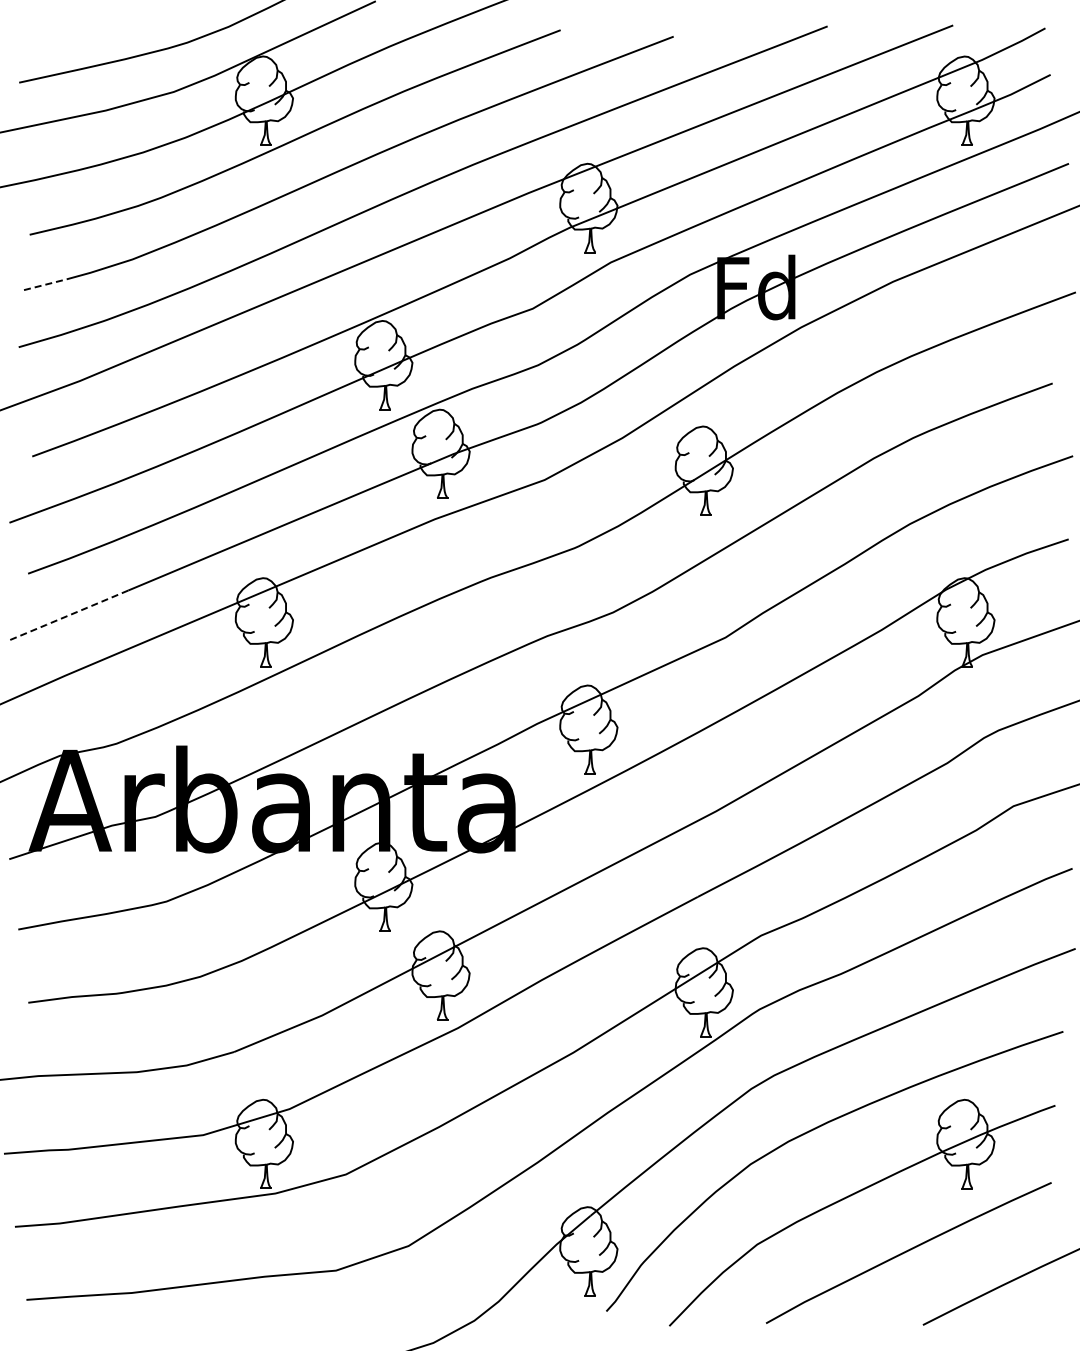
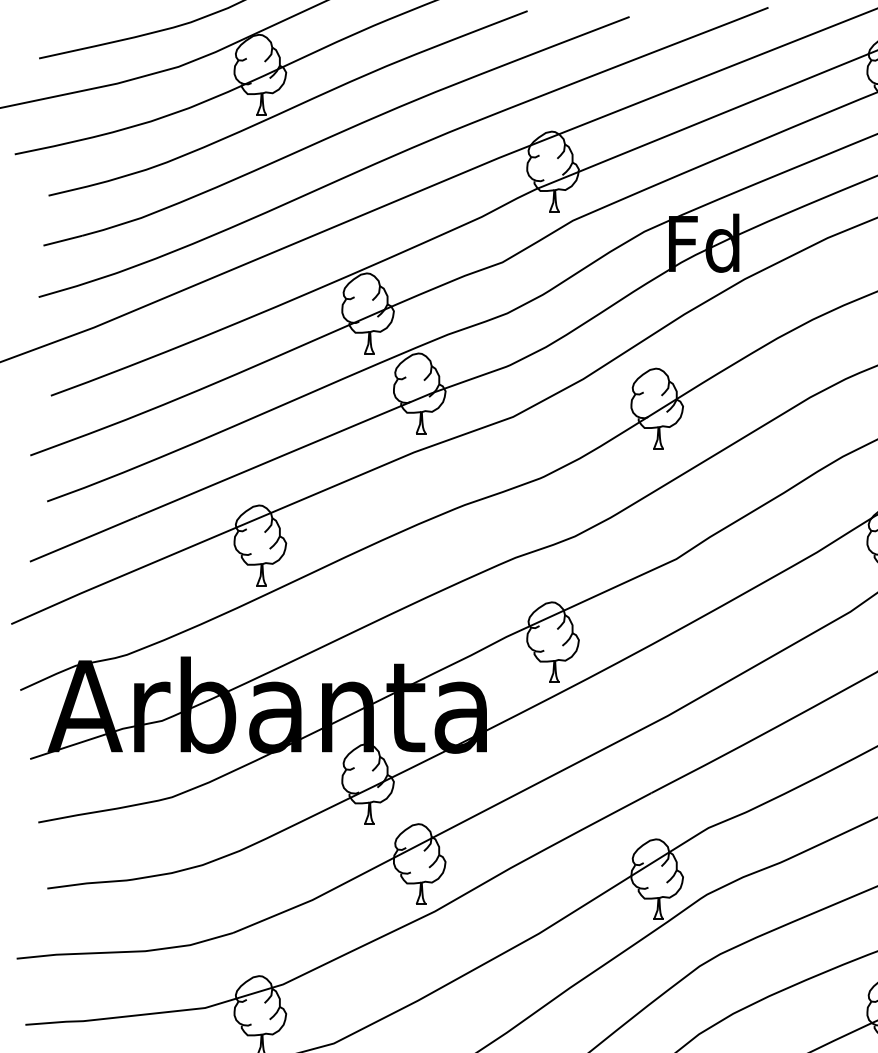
line: (45, 284) -> (62, 240), dashed -> solid
line: (68, 615) -> (83, 539), dashed -> solid

